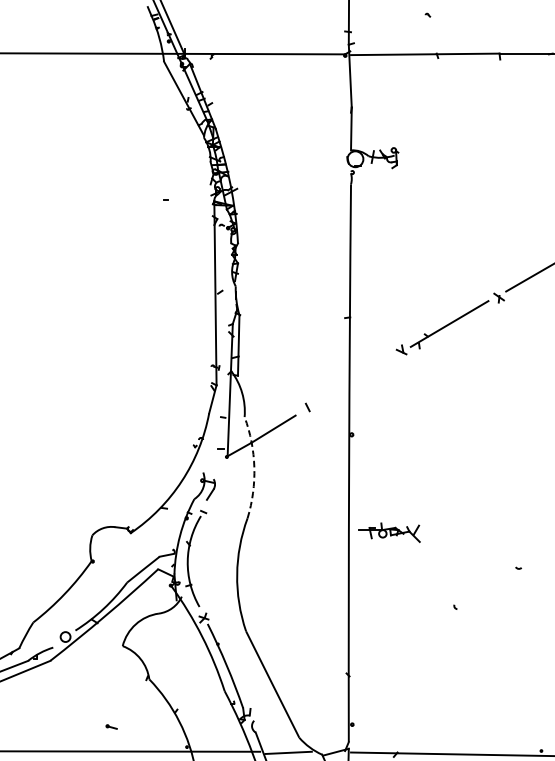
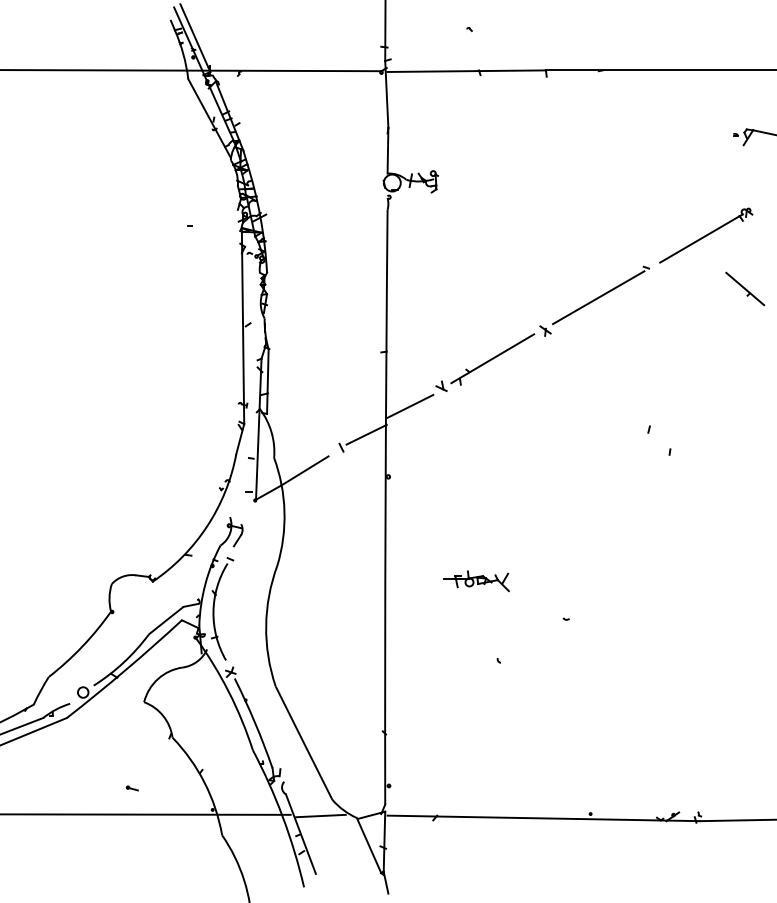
line: (372, 367) -> (410, 405), added
line: (331, 395) -> (366, 434), added
arc: (254, 467) -> (284, 511), dashed -> solid
part: (389, 532) -> (476, 581), moved

